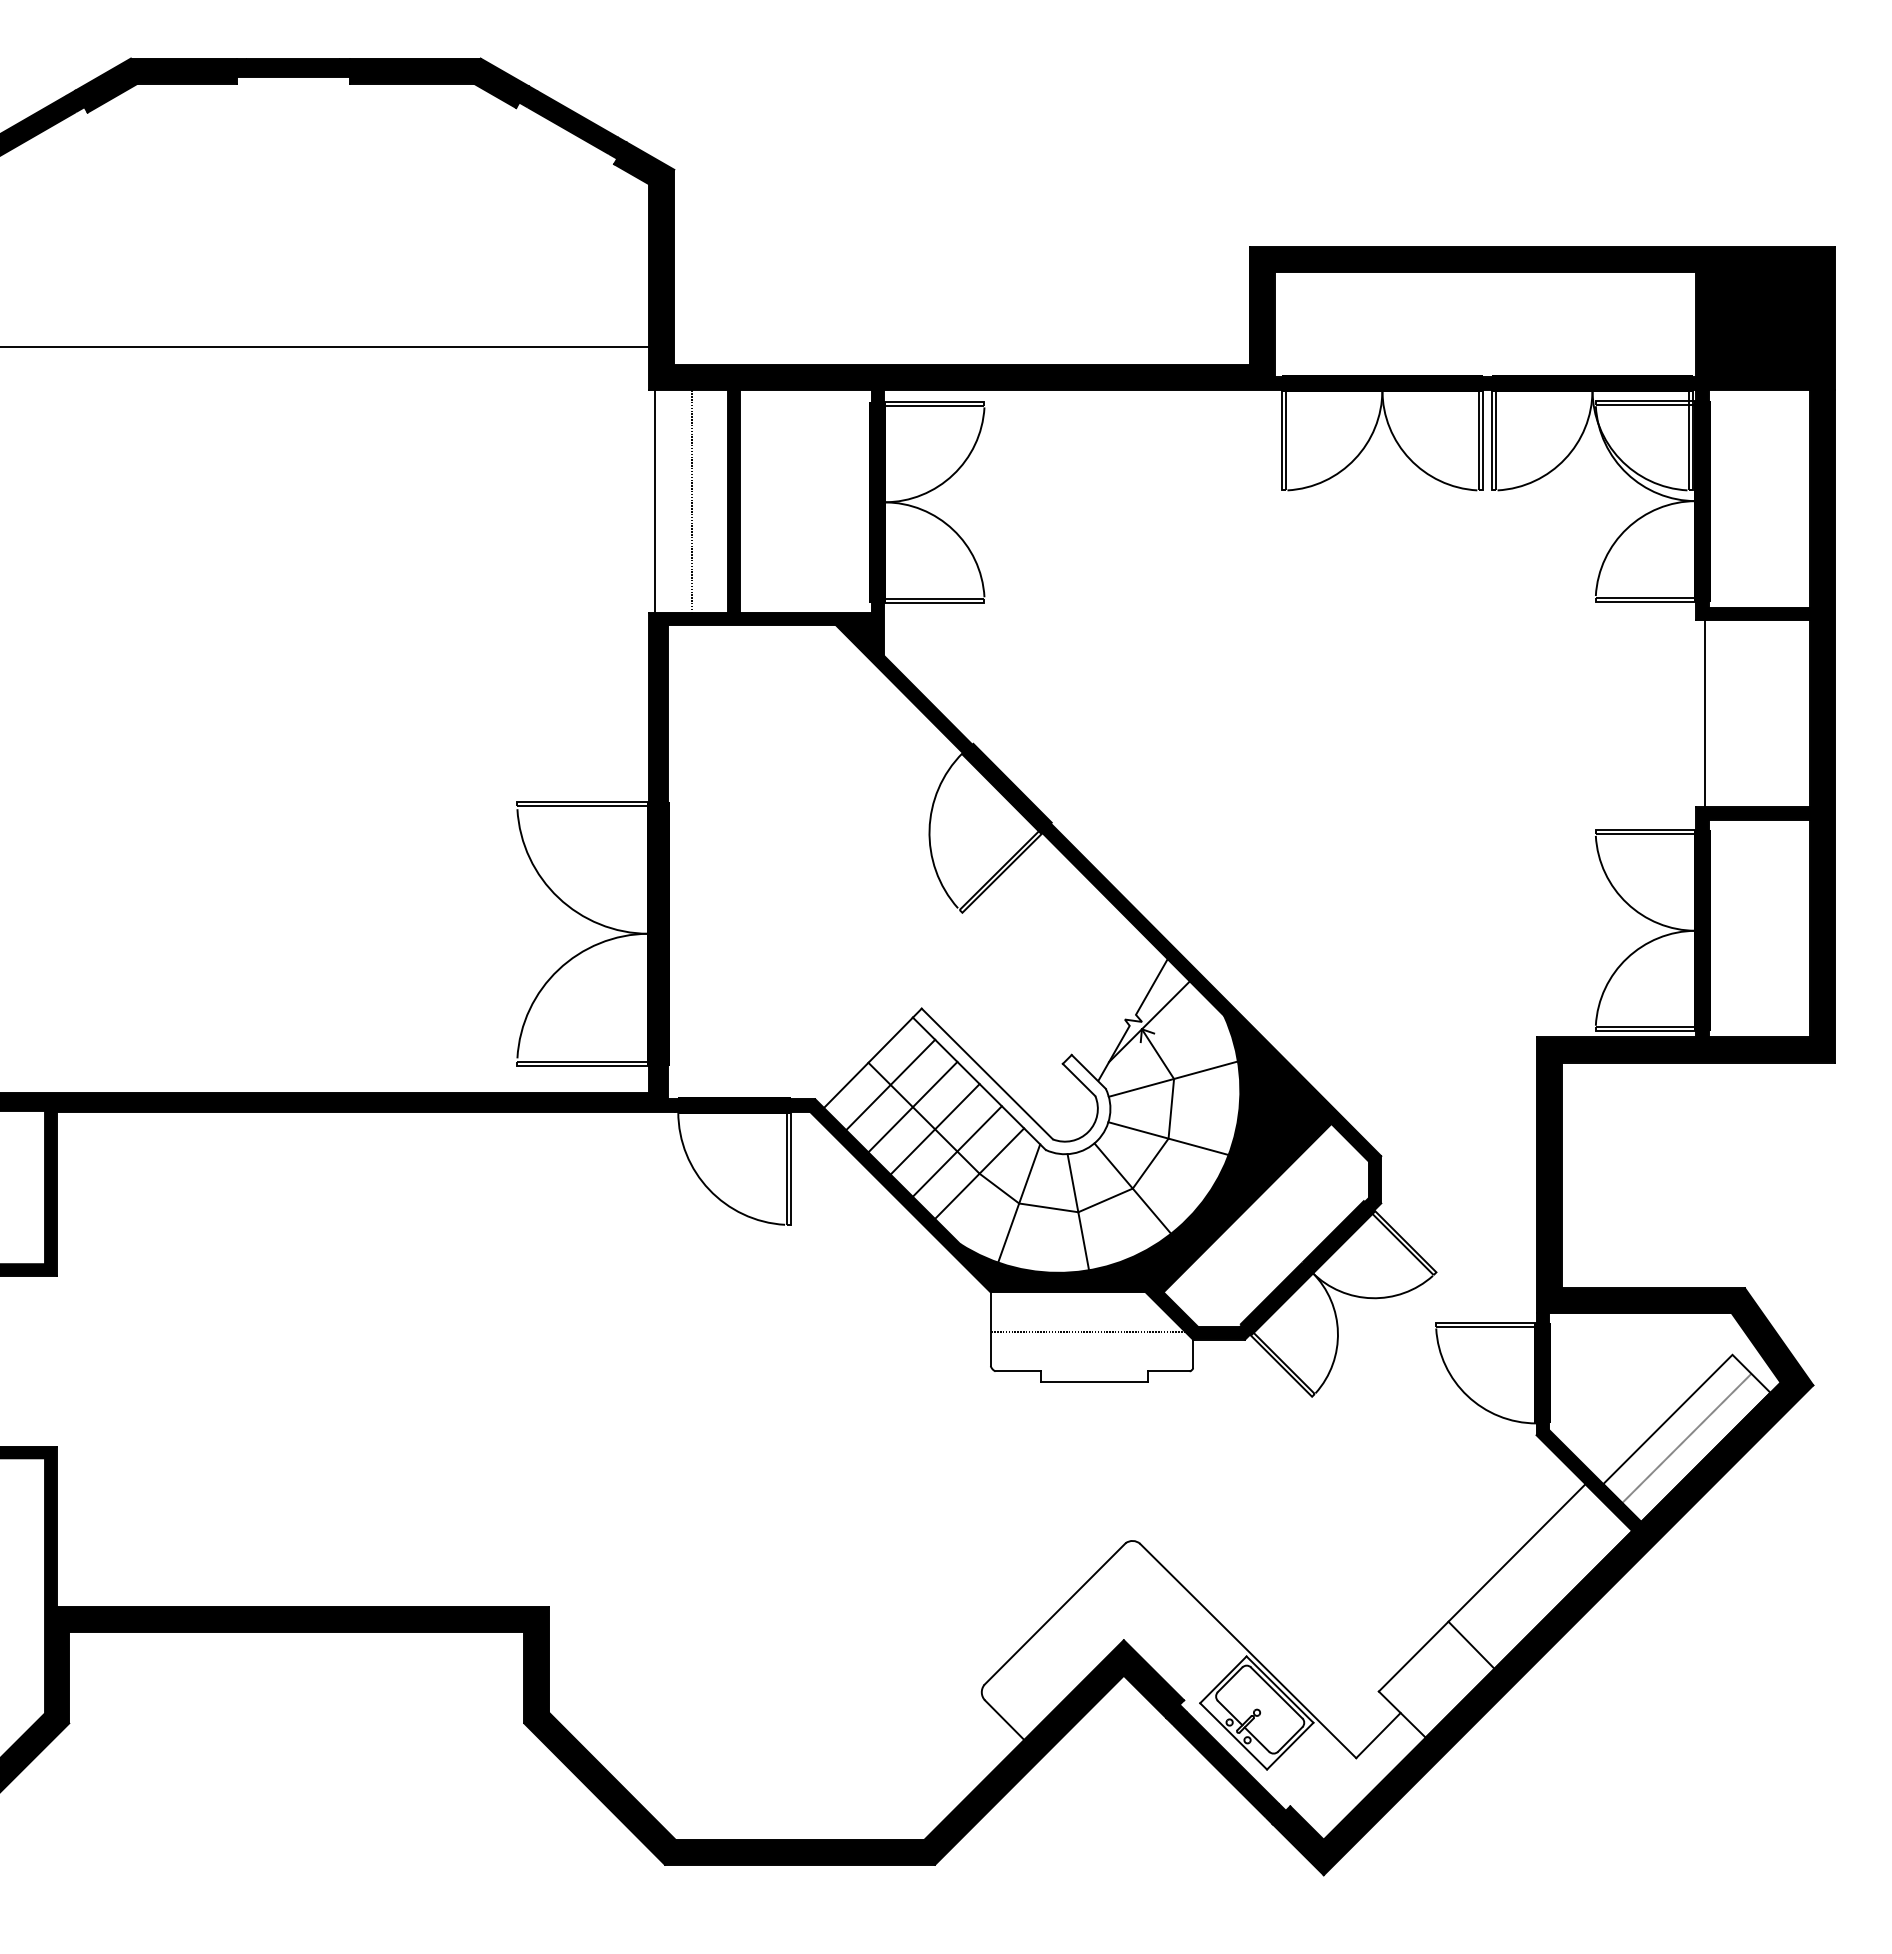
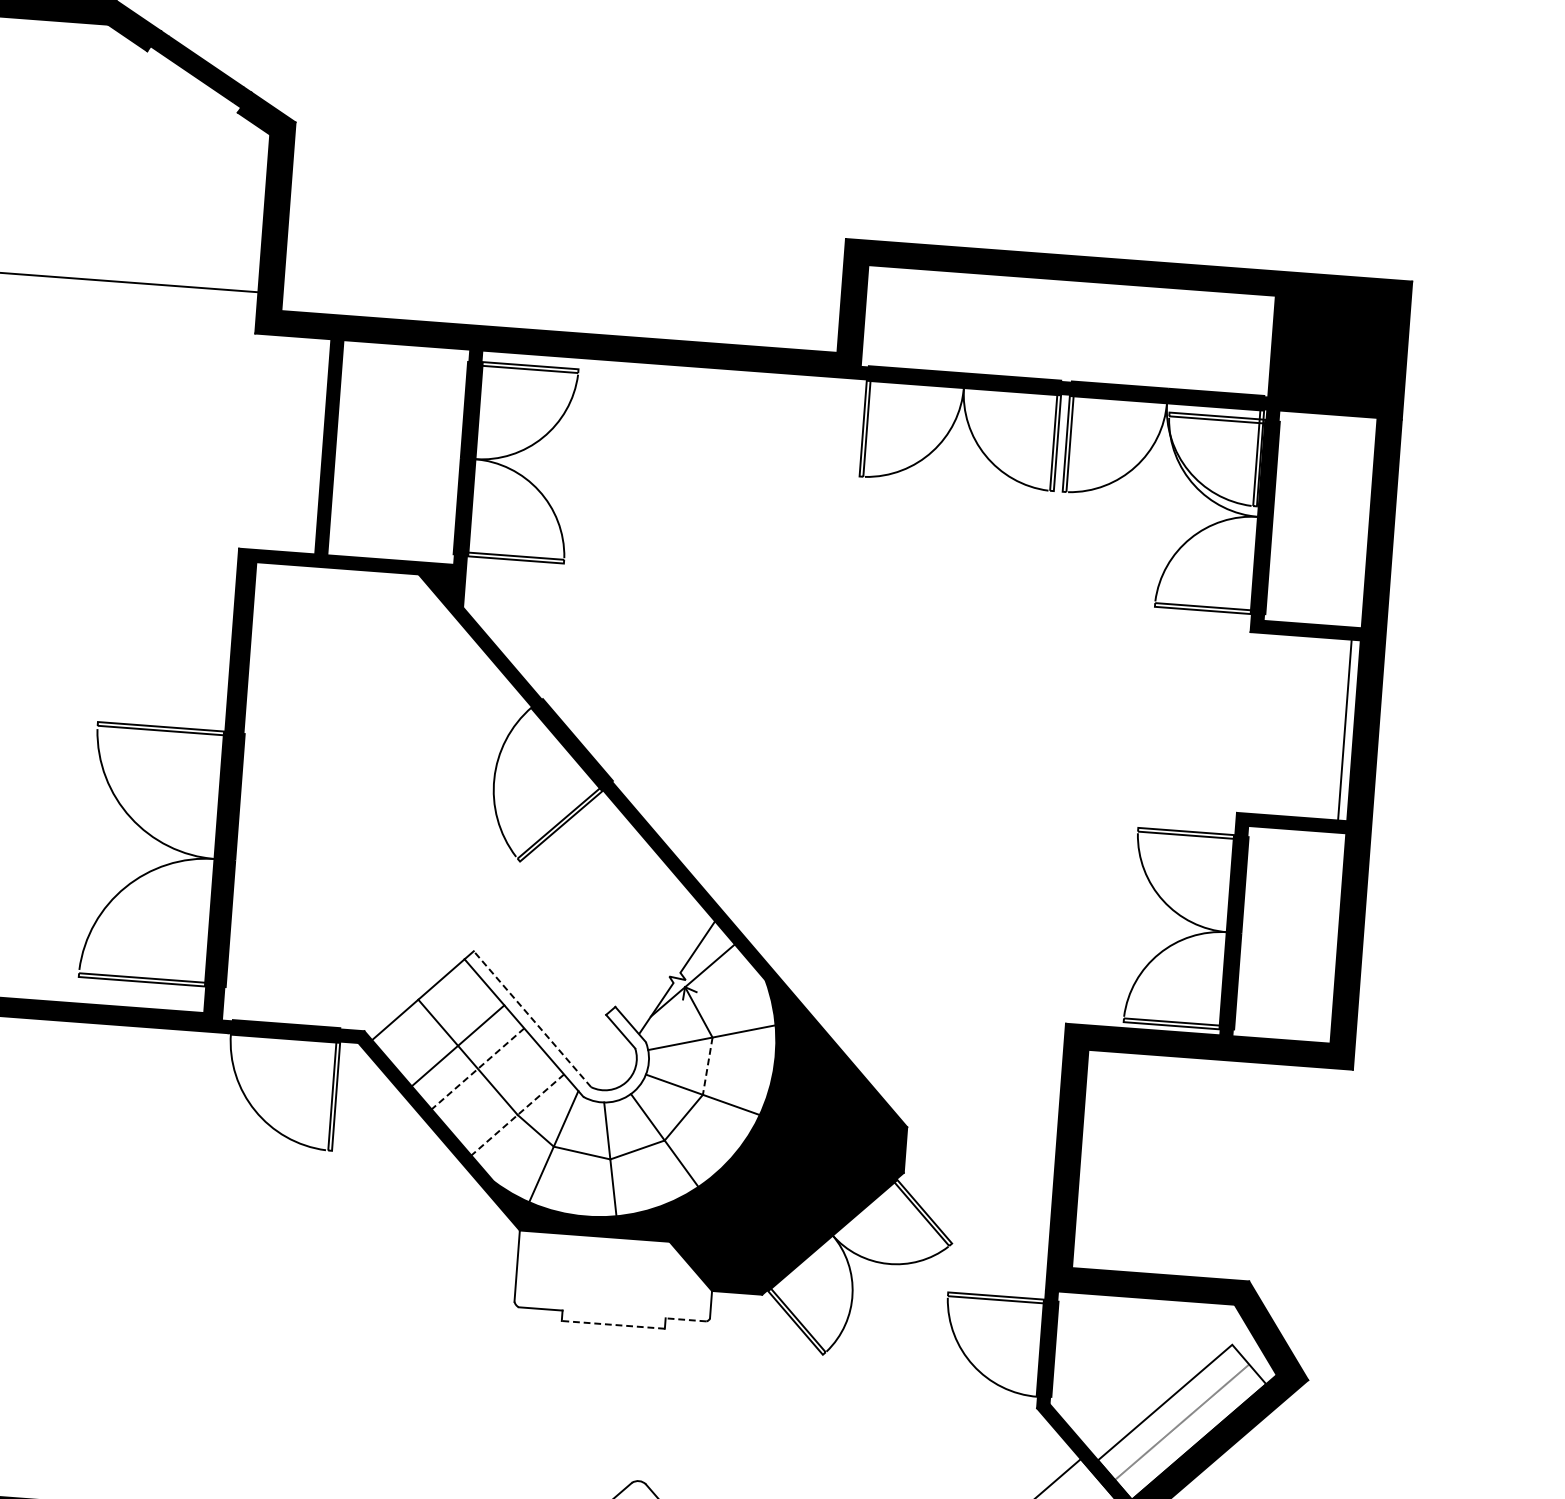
line: (655, 501) -> (253, 441), removed
line: (691, 501) -> (288, 444), removed
line: (1704, 713) -> (1344, 729), moved
line: (987, 1074) -> (532, 1019), solid -> dashed
line: (890, 1084) -> (438, 1022), removed
line: (1171, 1108) -> (707, 1065), solid -> dashed
line: (934, 1129) -> (477, 1068), solid -> dashed
line: (956, 1151) -> (497, 1091), removed
line: (979, 1173) -> (517, 1114), solid -> dashed
line: (1087, 1331) -> (610, 1275), removed
line: (1168, 1371) -> (685, 1319), solid -> dashed
line: (1093, 1382) -> (612, 1325), solid -> dashed

